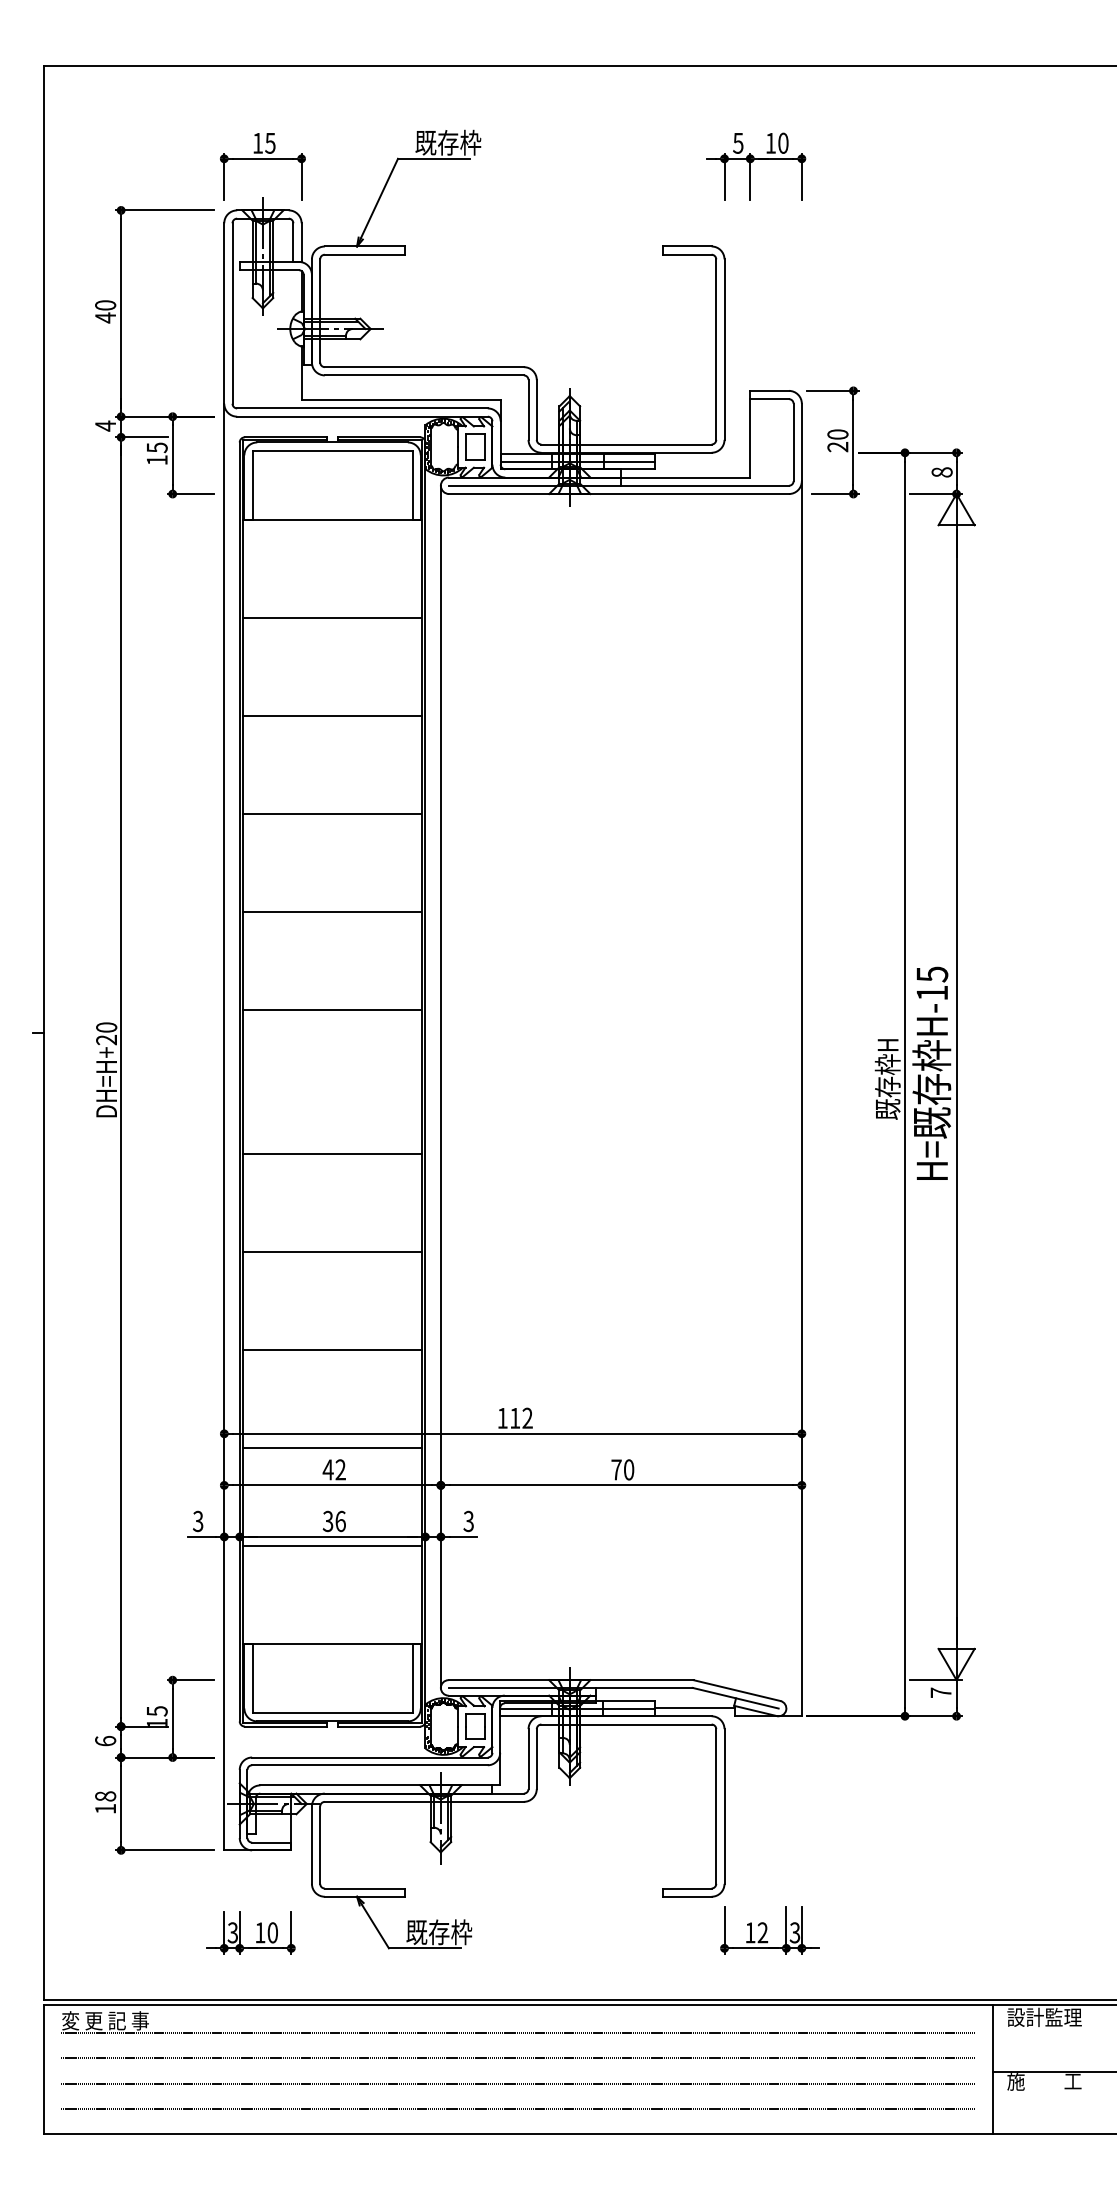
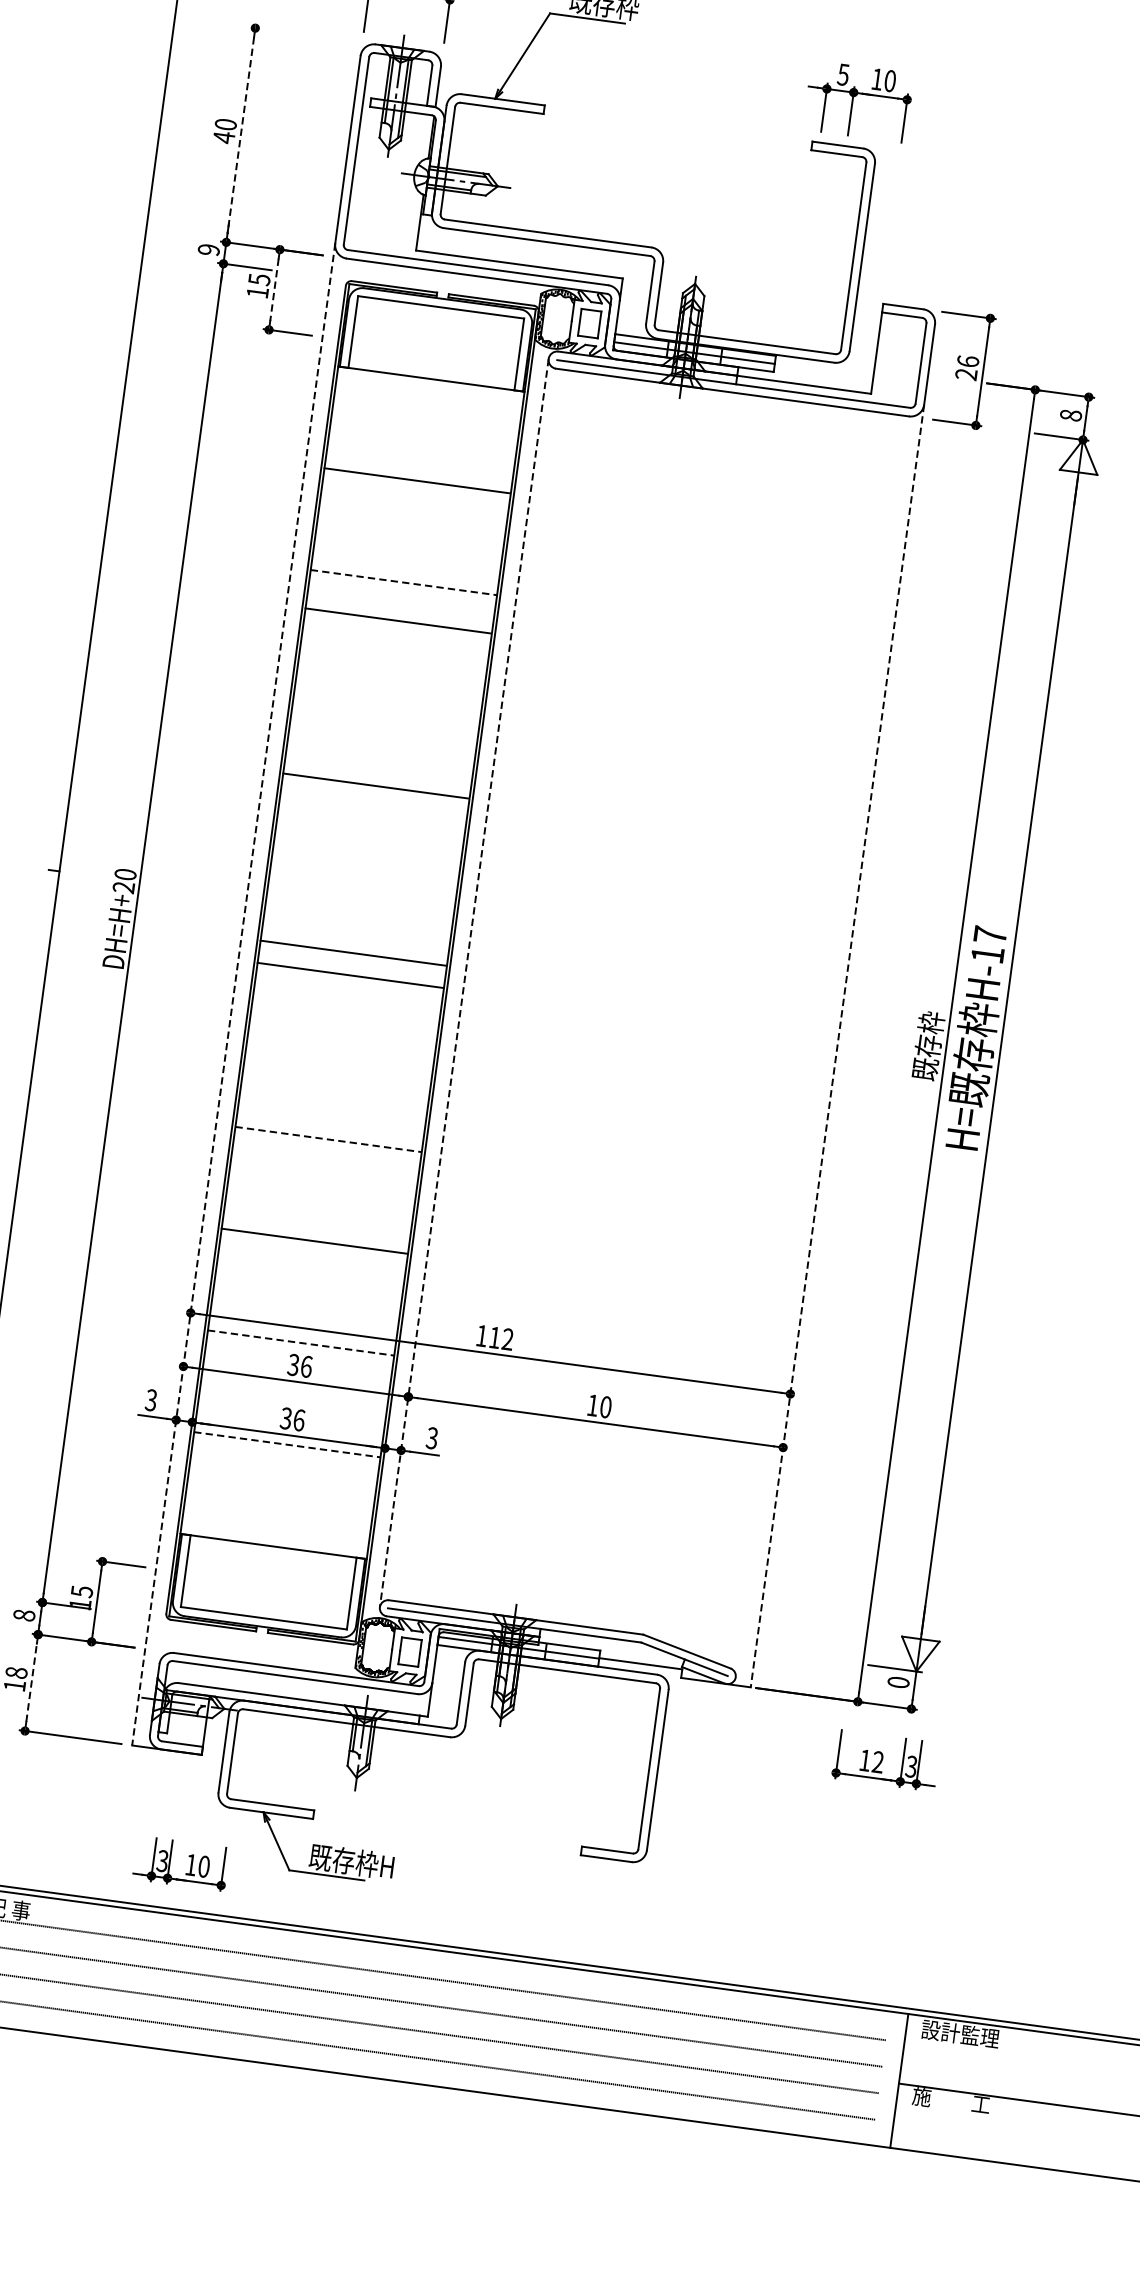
part: (756, 166) -> (859, 101), moved
line: (164, 210) -> (300, 34), removed
line: (121, 314) -> (241, 136), solid -> dashed
text: (105, 425) -> (208, 249), 4 -> 9
text: (837, 434) -> (967, 361), 20 -> 26
line: (172, 455) -> (274, 289), solid -> dashed
line: (332, 715) -> (403, 582), solid -> dashed
line: (331, 813) -> (397, 620), moved
text: (932, 974) -> (990, 935), H-15 -> H-17
line: (331, 1009) -> (352, 952), moved
text: (887, 1044) -> (933, 1001), 既存枠H -> 既存枠
line: (440, 1087) -> (463, 983), solid -> dashed
line: (801, 1098) -> (837, 1045), solid -> dashed
line: (224, 1127) -> (233, 994), solid -> dashed
line: (332, 1154) -> (350, 975), moved
line: (332, 1252) -> (328, 1139), solid -> dashed
line: (332, 1448) -> (300, 1343), solid -> dashed
text: (334, 1469) -> (300, 1365), 42 -> 36
text: (616, 1469) -> (592, 1405), 70 -> 10
line: (332, 1546) -> (287, 1445), solid -> dashed
text: (940, 1692) -> (898, 1682), 7 -> 0
text: (105, 1741) -> (24, 1615), 6 -> 8
line: (121, 1803) -> (32, 1682), solid -> dashed
part: (769, 1930) -> (885, 1760), moved
part: (259, 1932) -> (190, 1864), moved
text: (481, 1932) -> (387, 1866), 既存枠 -> 既存枠H

